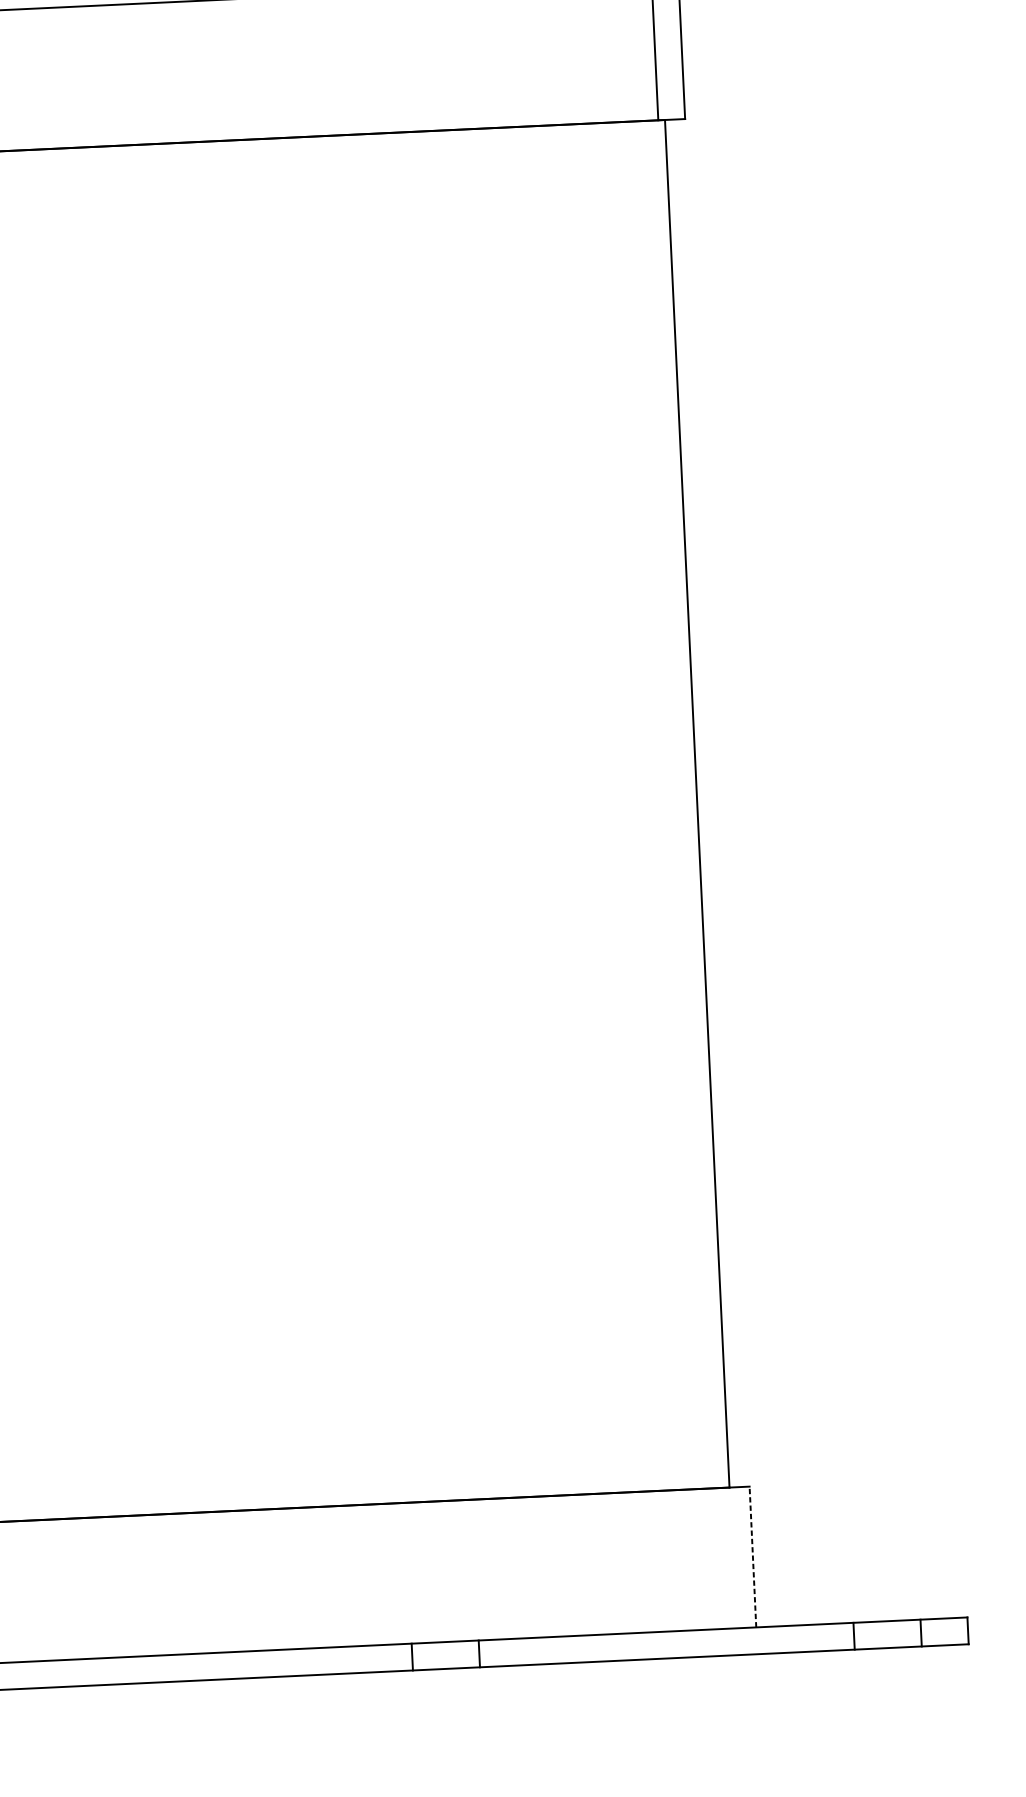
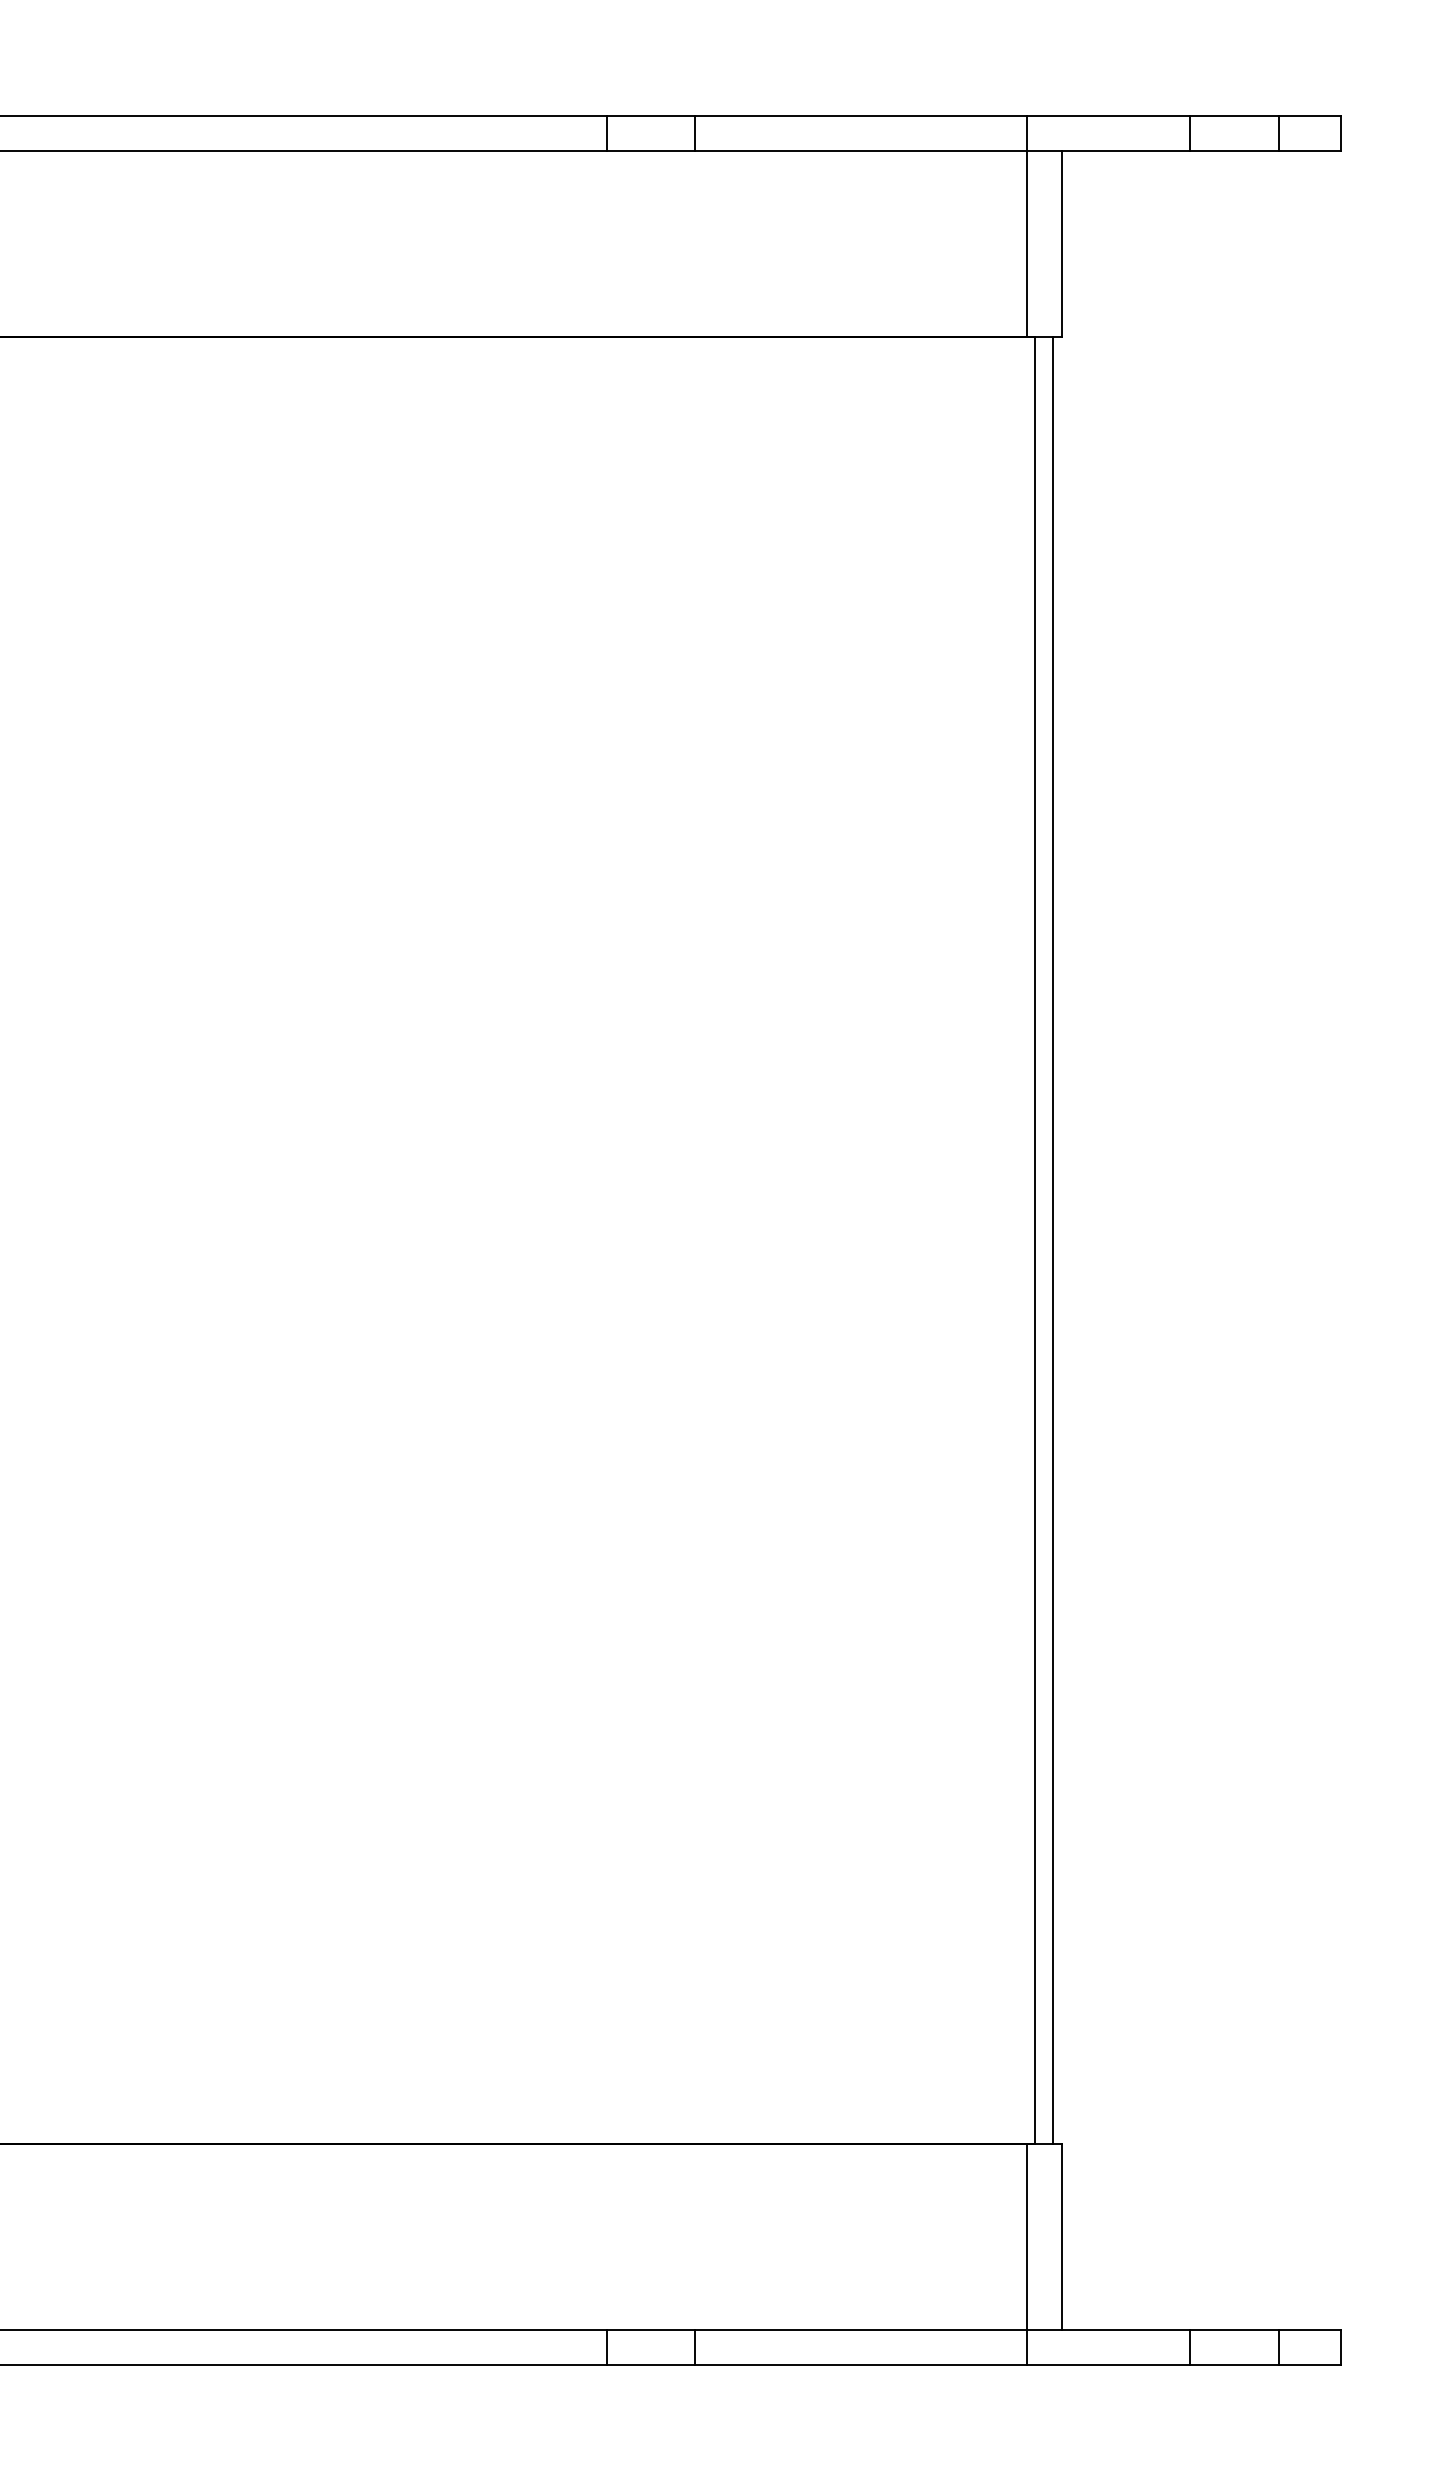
line: (710, 803) -> (1053, 1240), added
line: (752, 1556) -> (1061, 2236), dashed -> solid
line: (726, 1571) -> (1026, 2254), added

